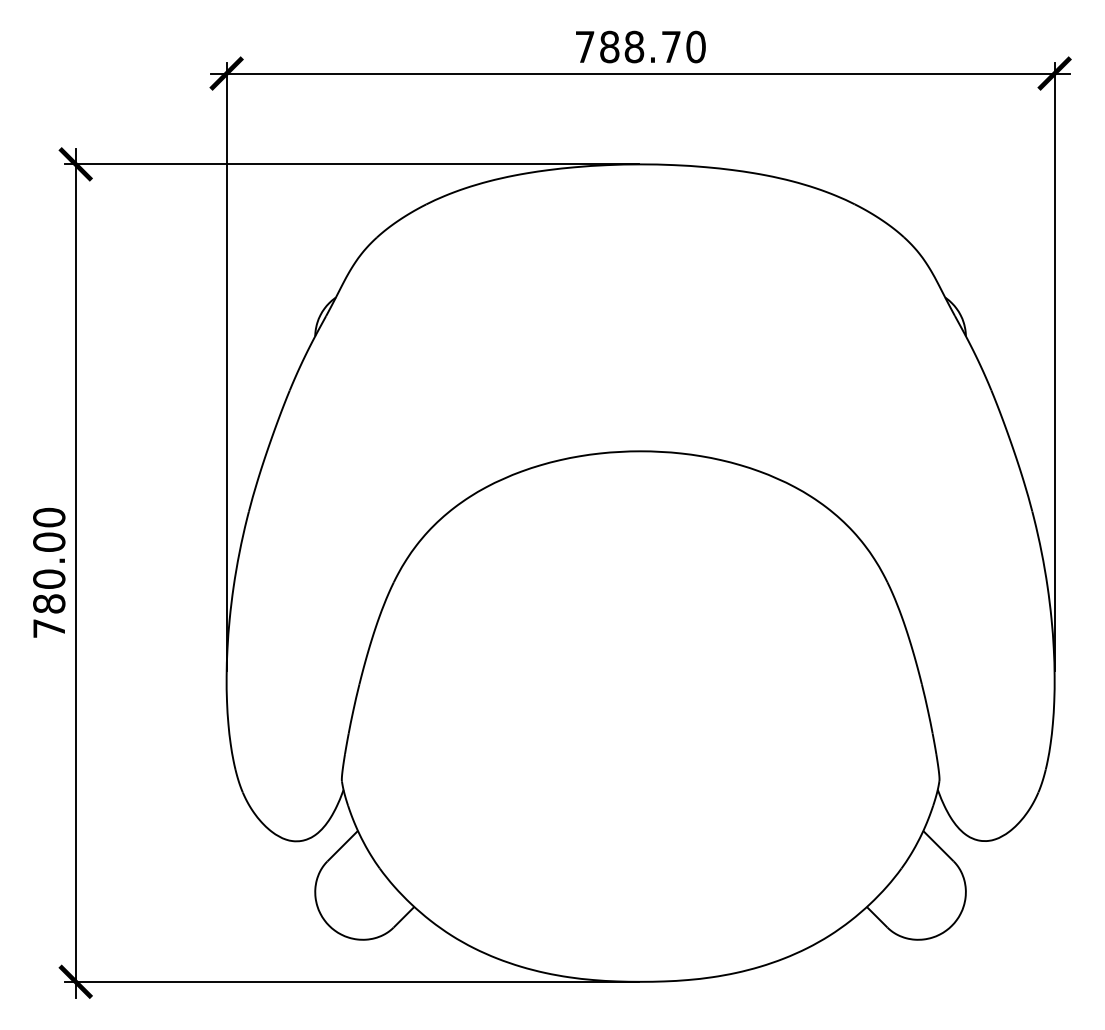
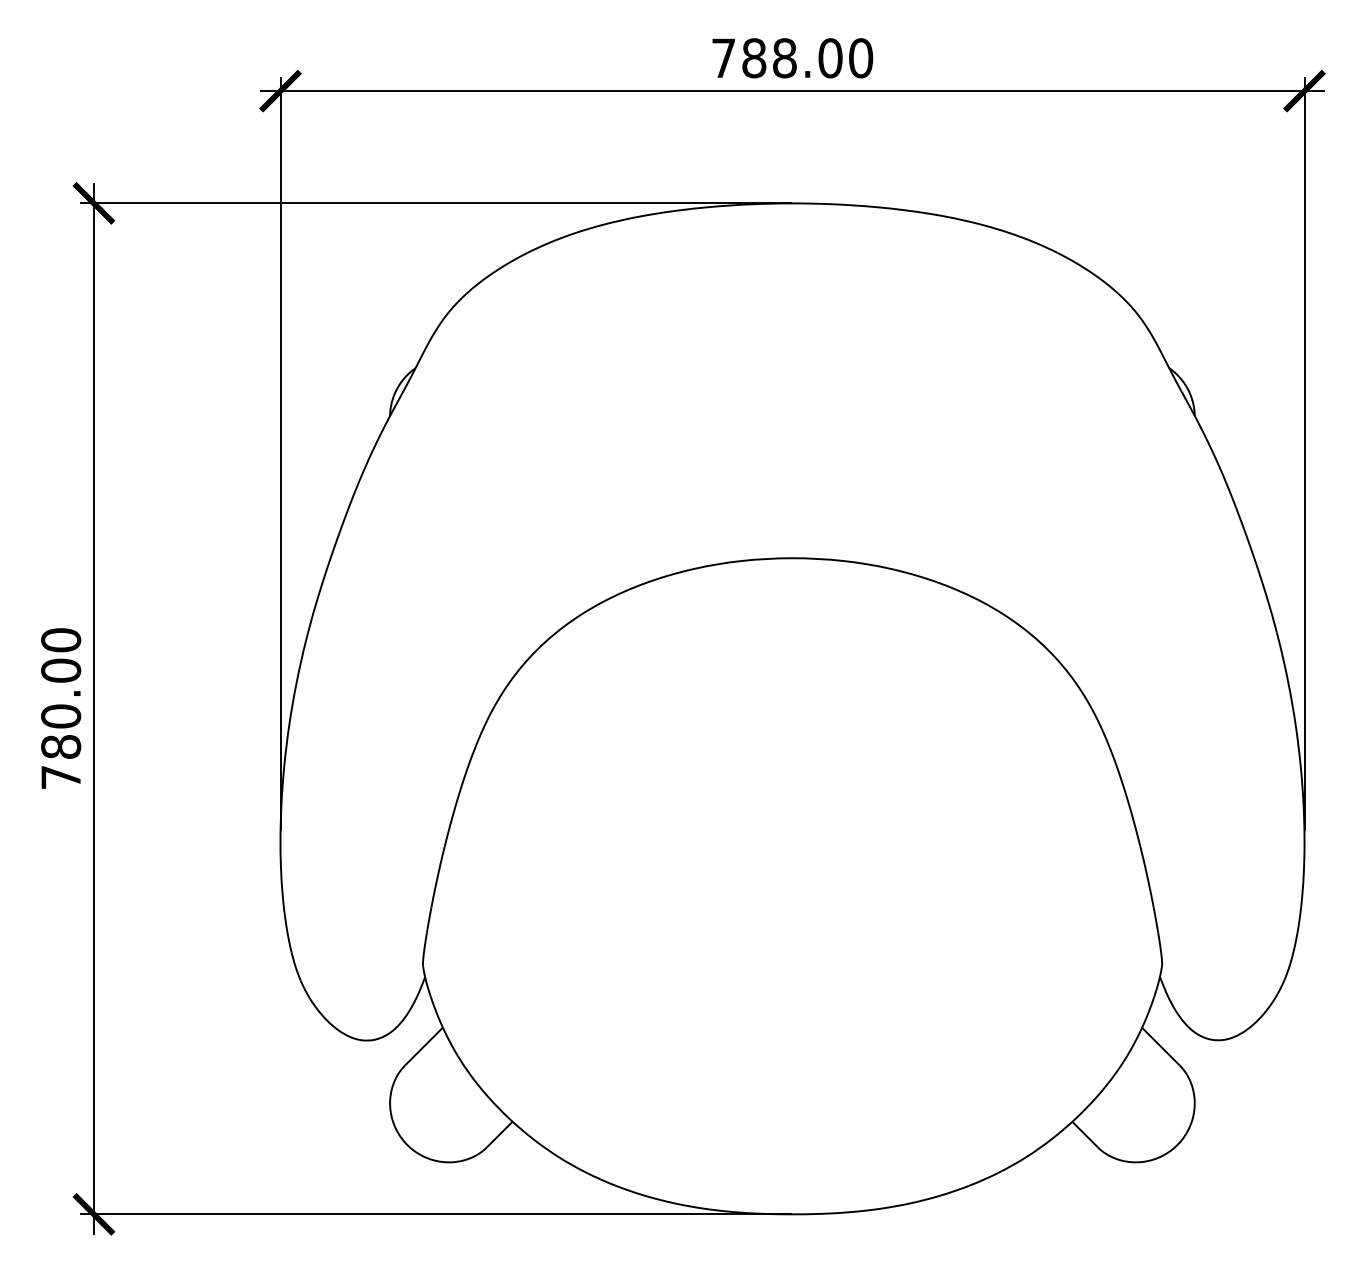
text: (671, 47) -> (830, 58), 788.70 -> 788.00

